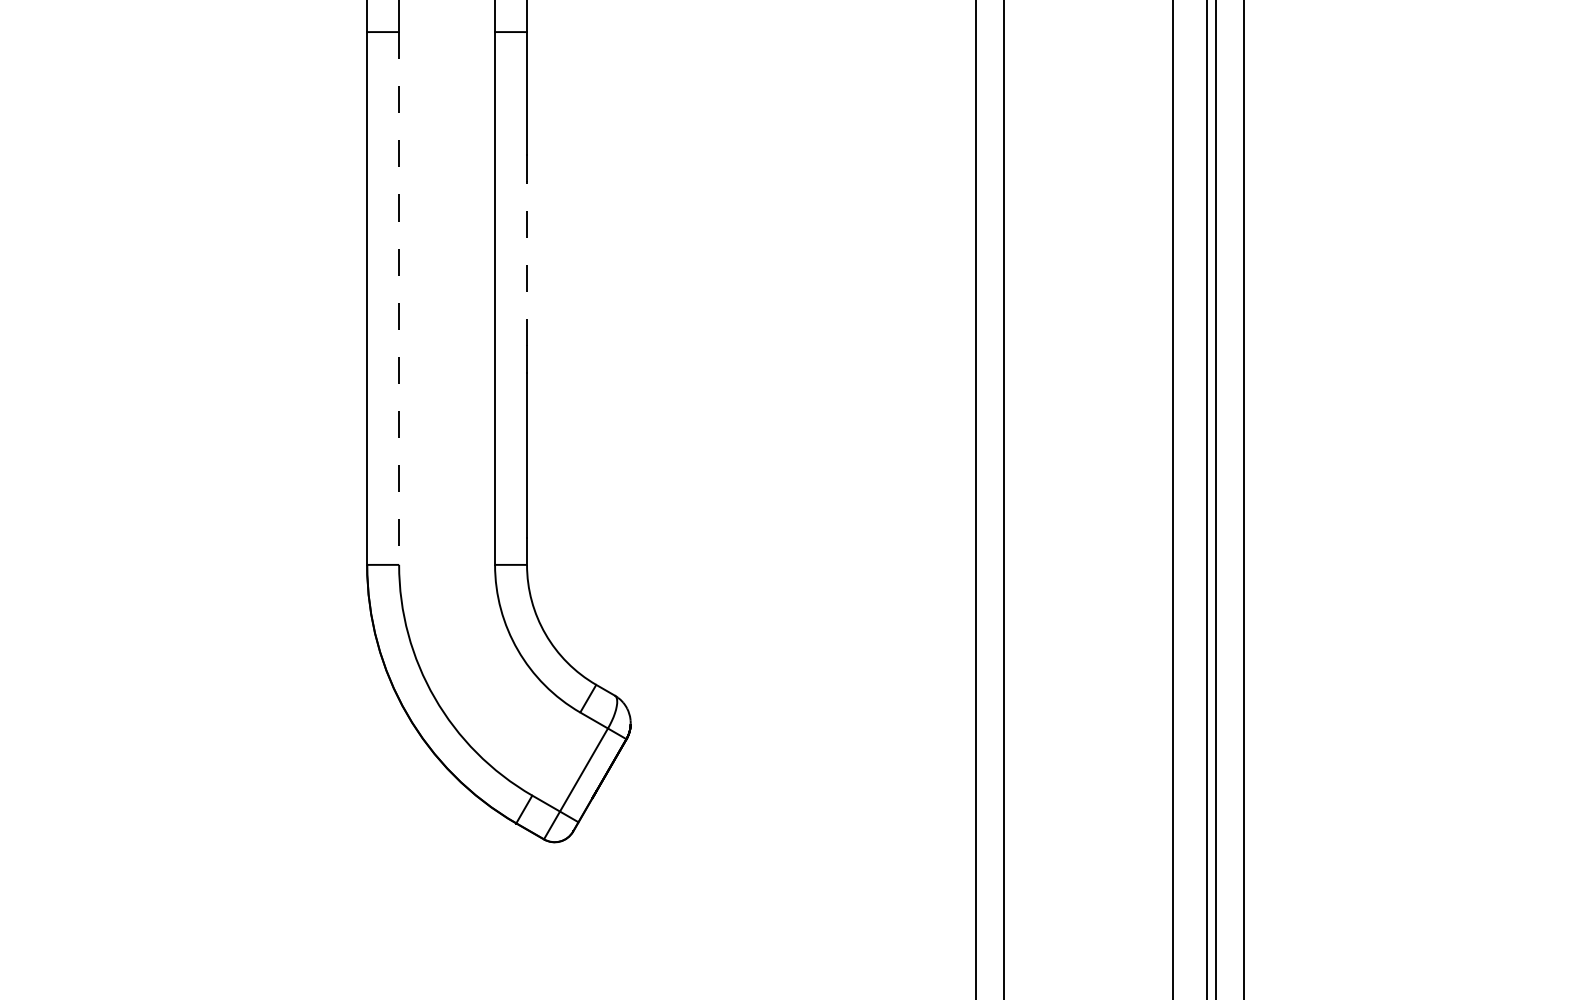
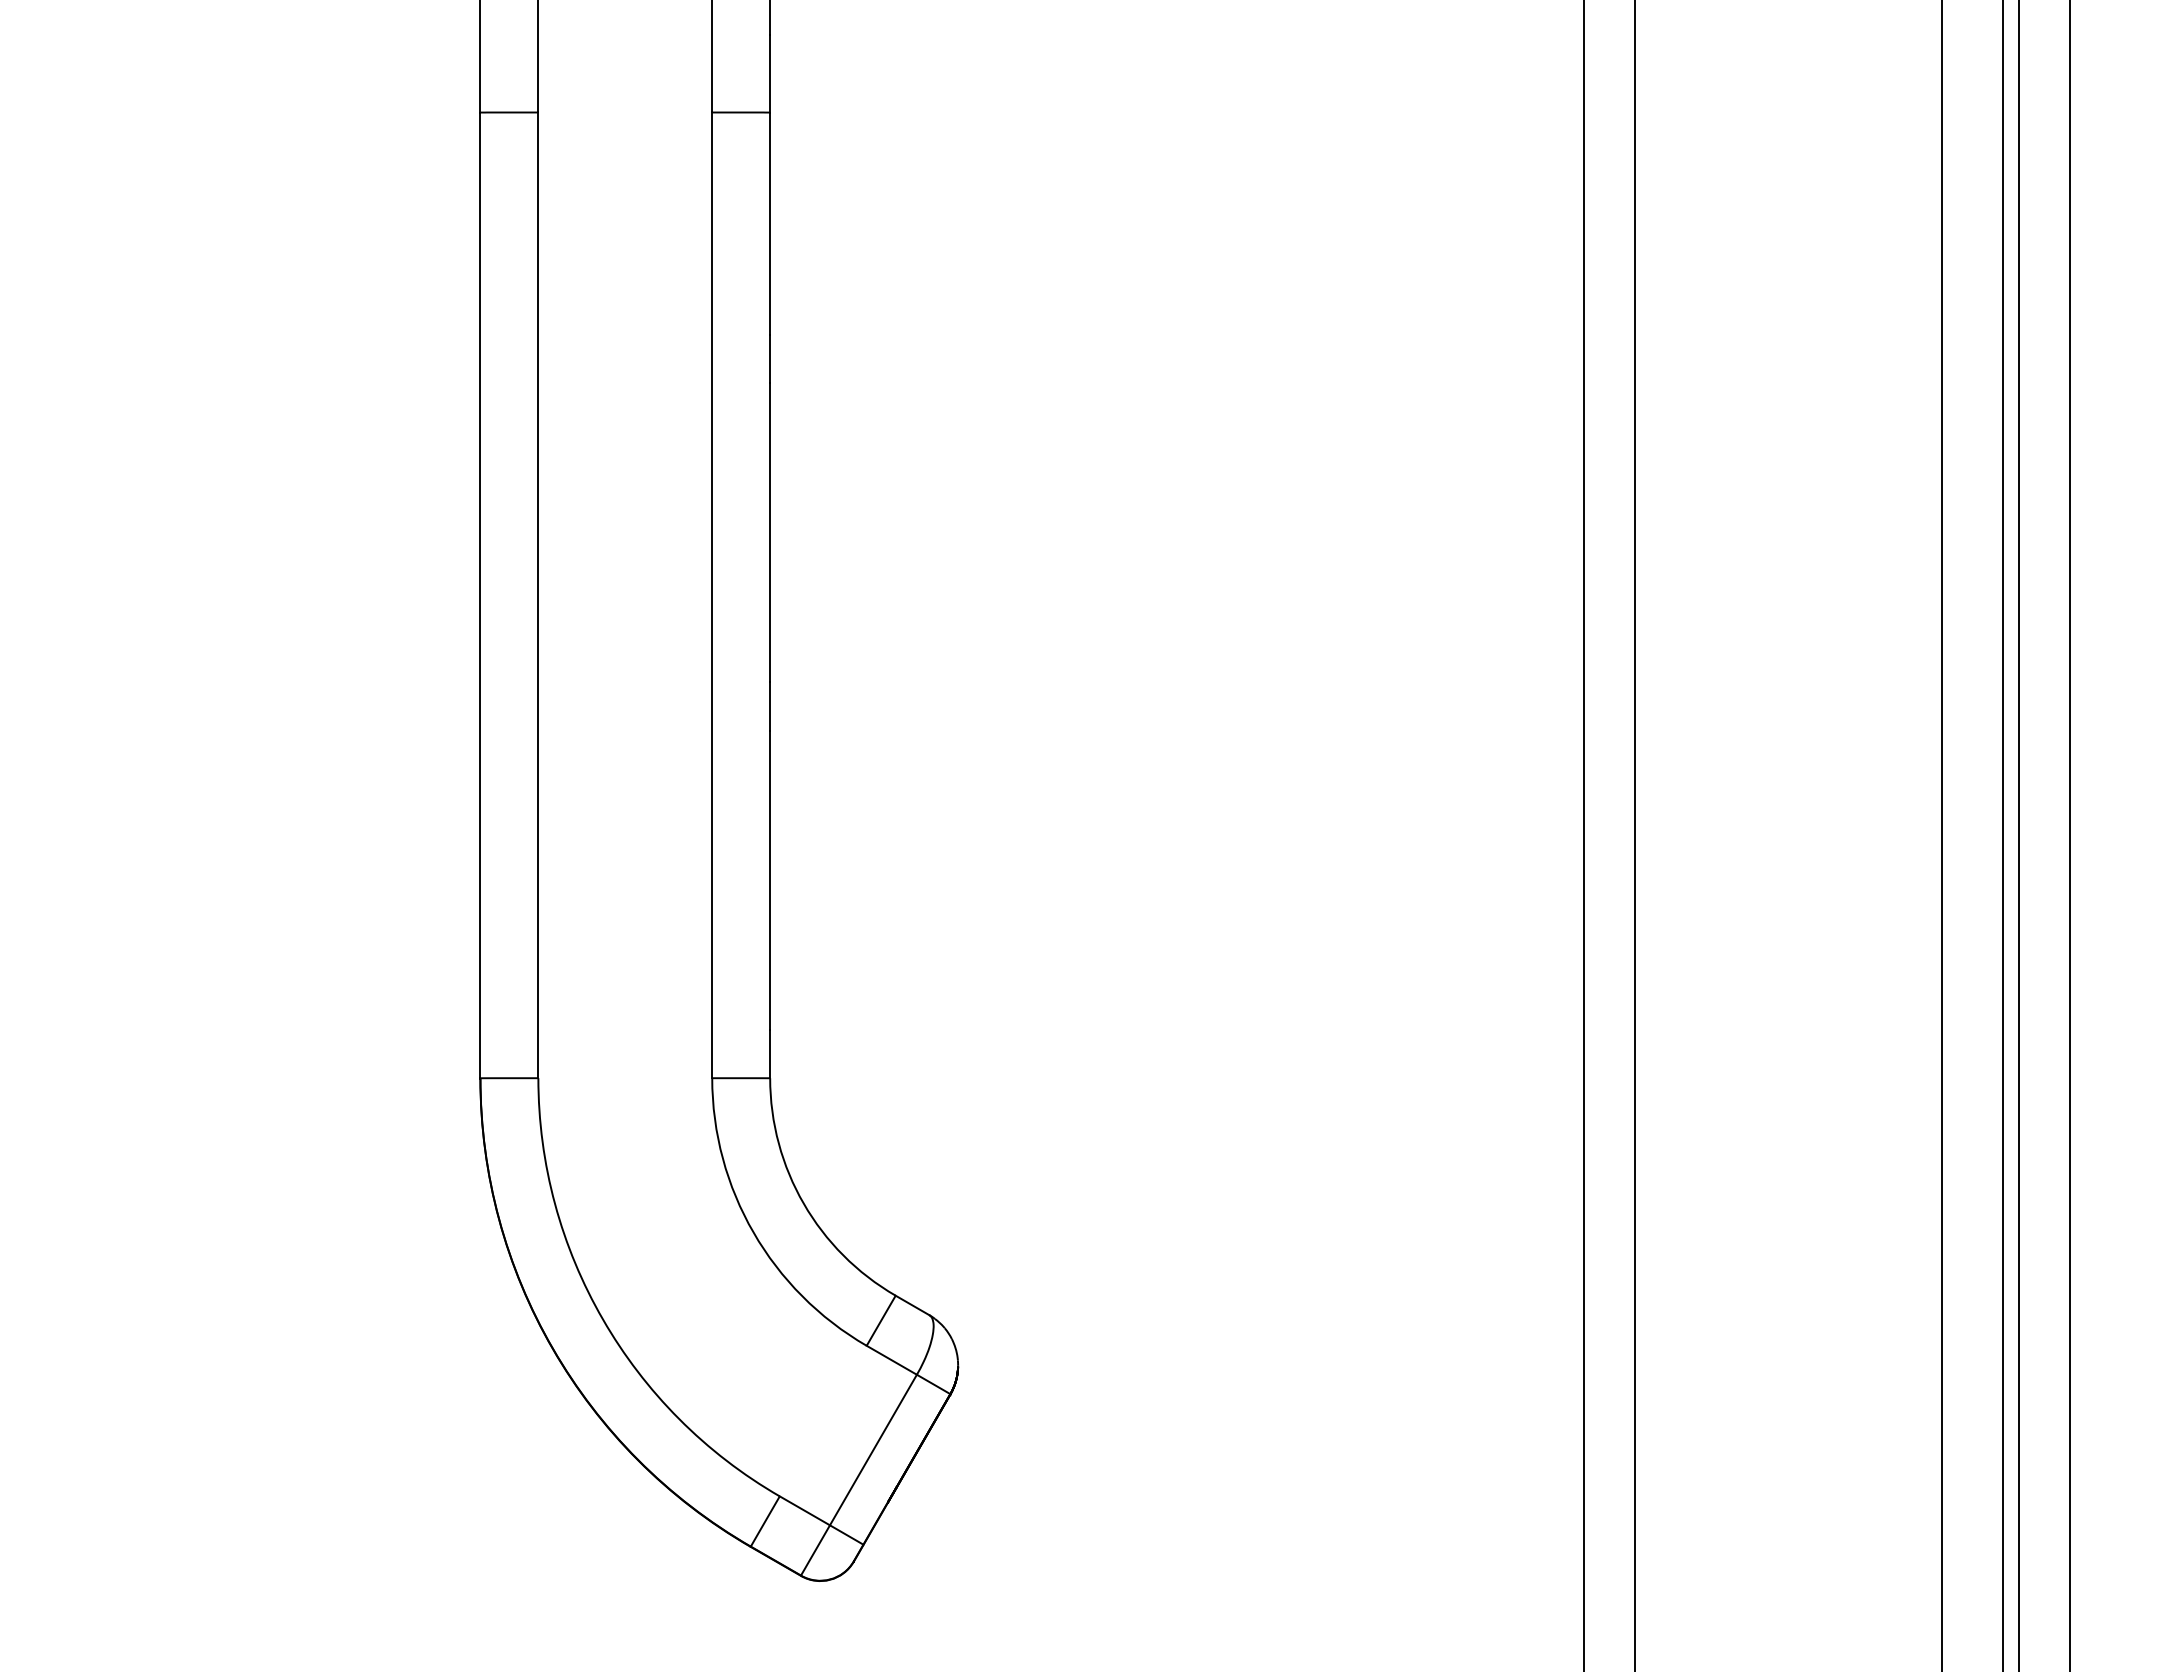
line: (527, 263) -> (771, 531), dashed -> solid
line: (399, 298) -> (539, 595), dashed -> solid

